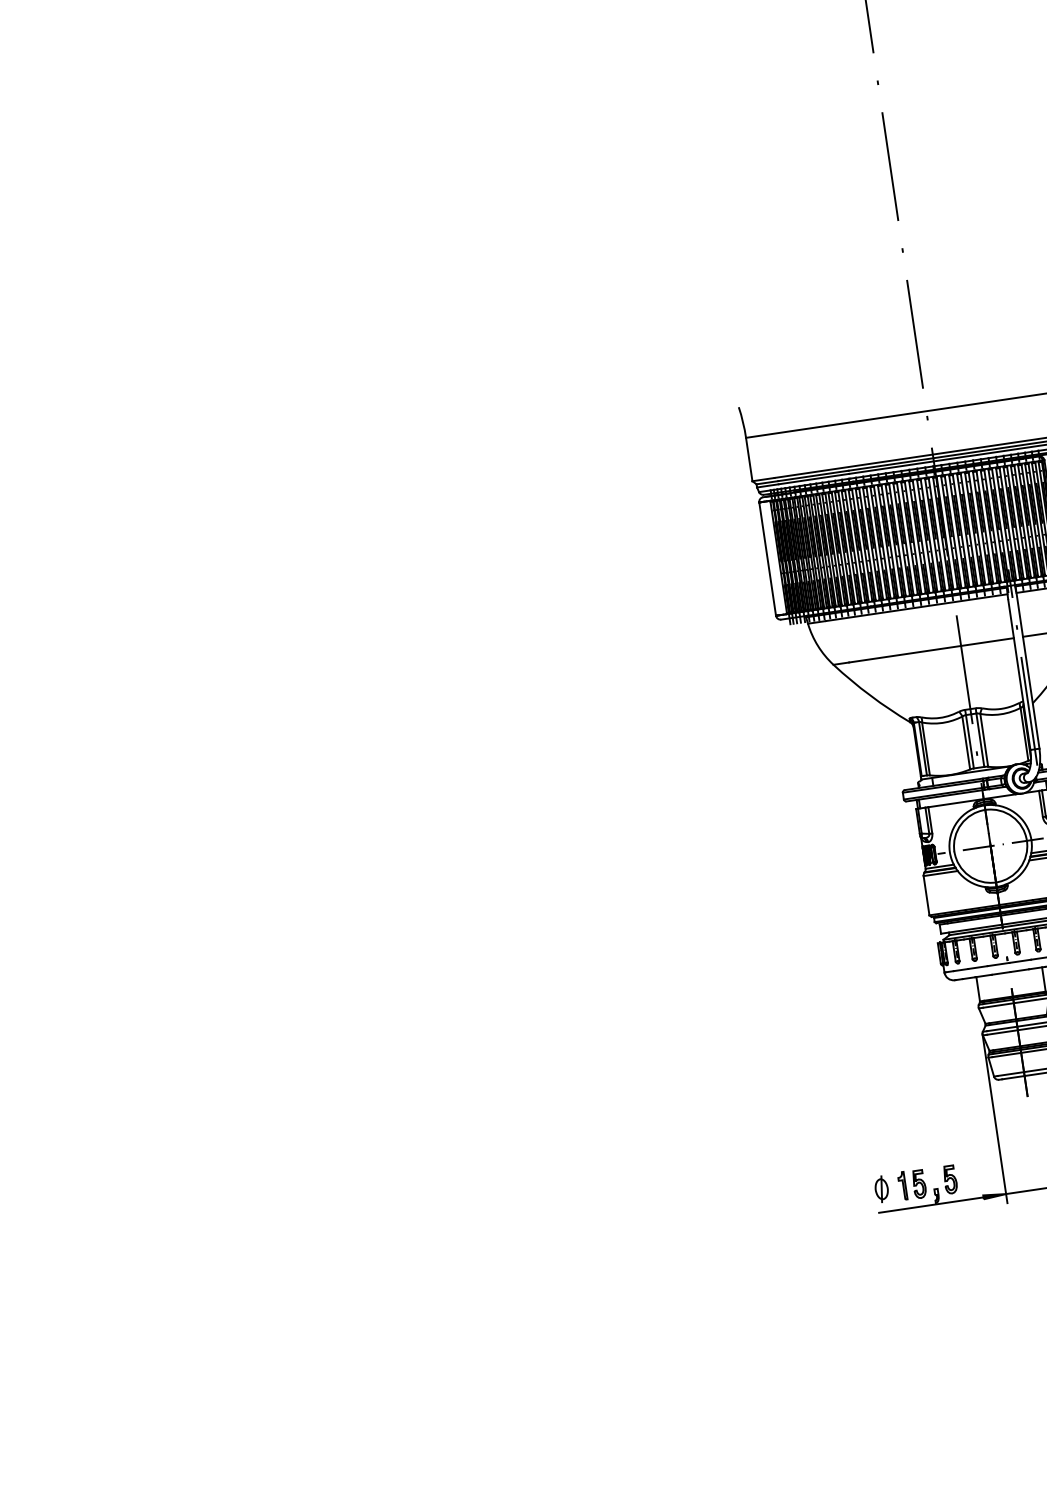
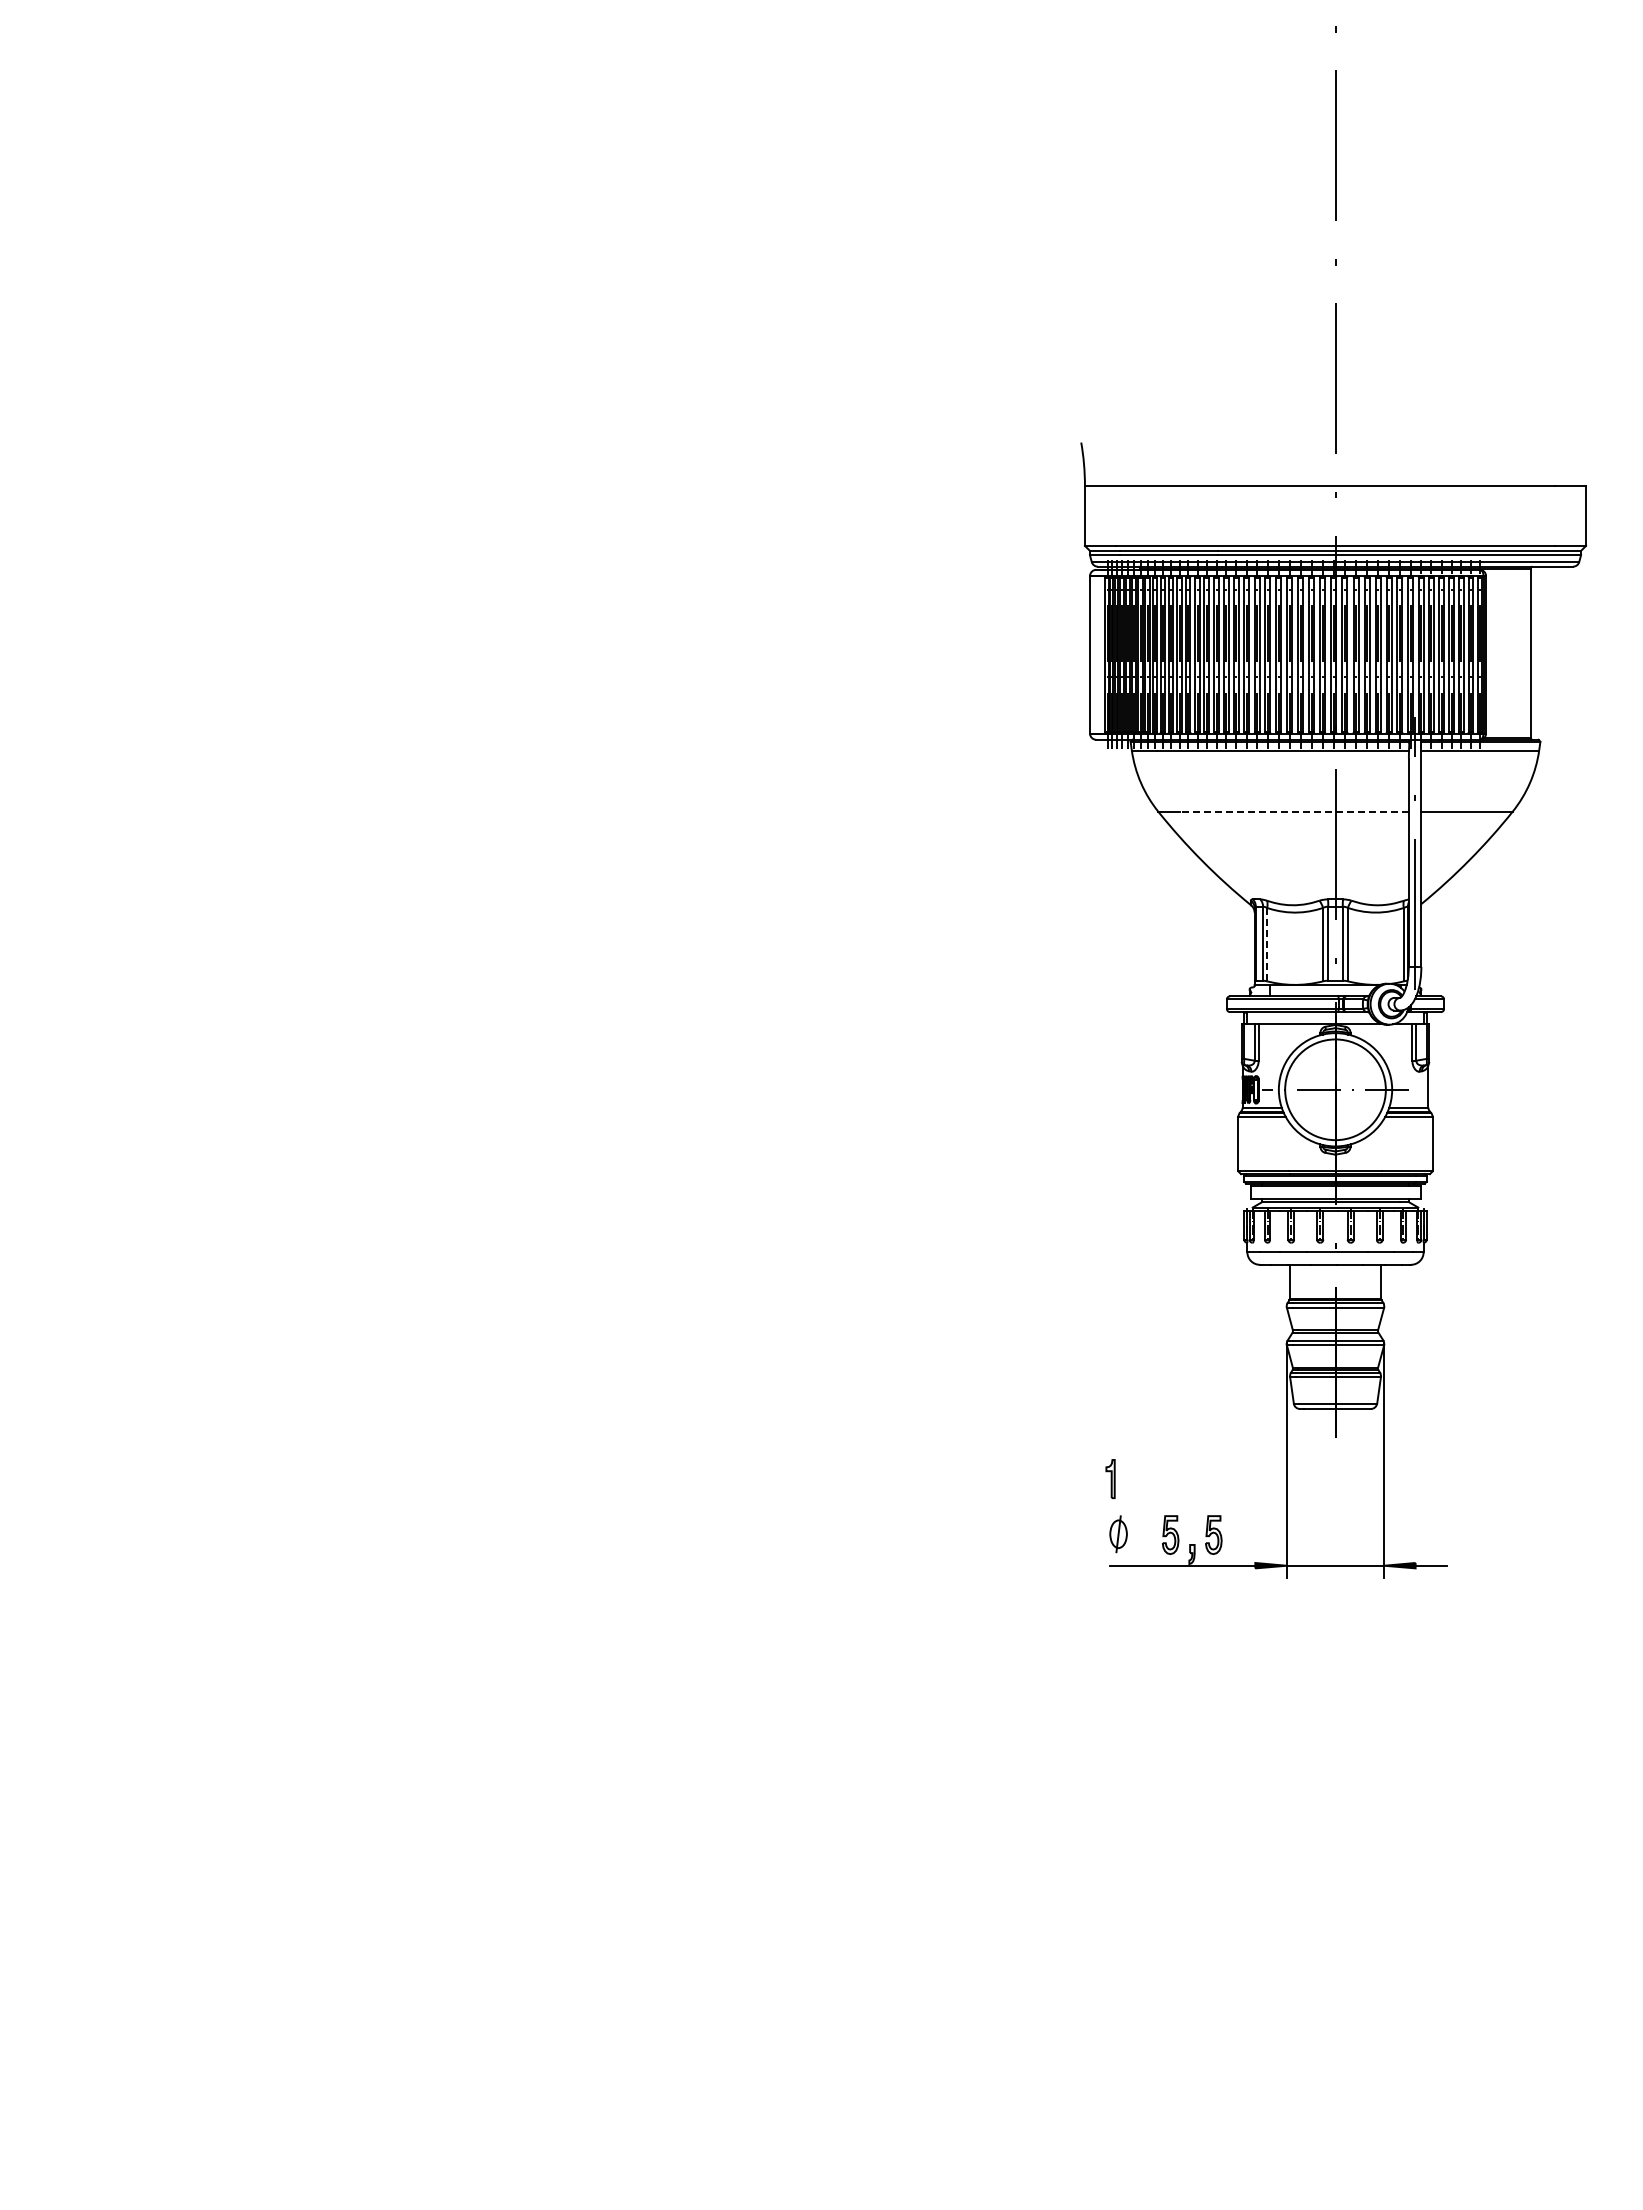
line: (930, 650) -> (1293, 811), solid -> dashed
line: (926, 748) -> (1267, 944), solid -> dashed
part: (902, 1186) -> (1110, 1479), moved

